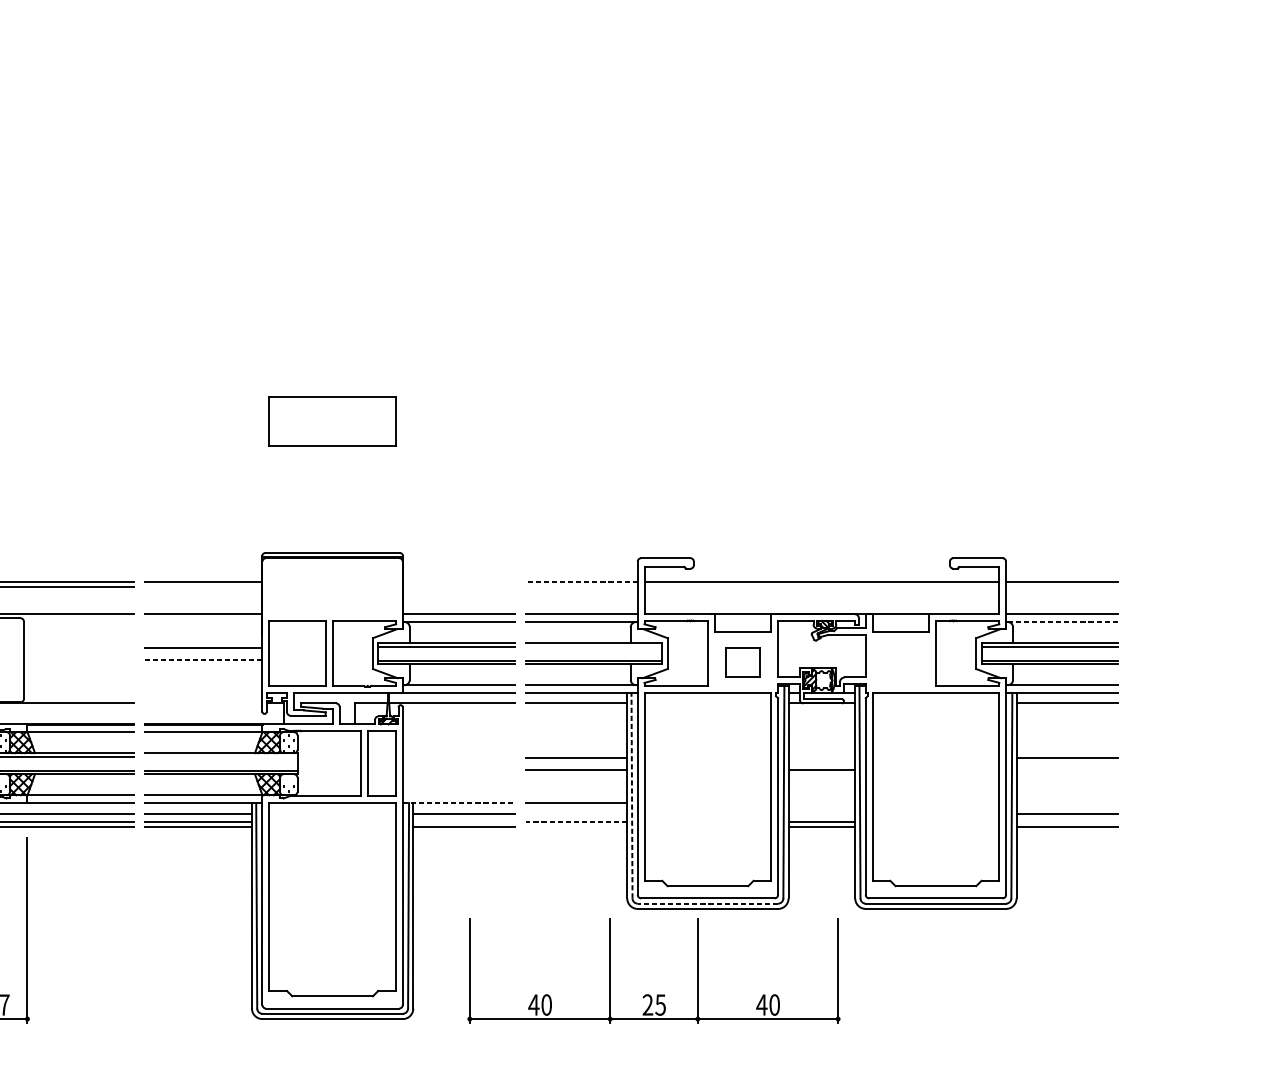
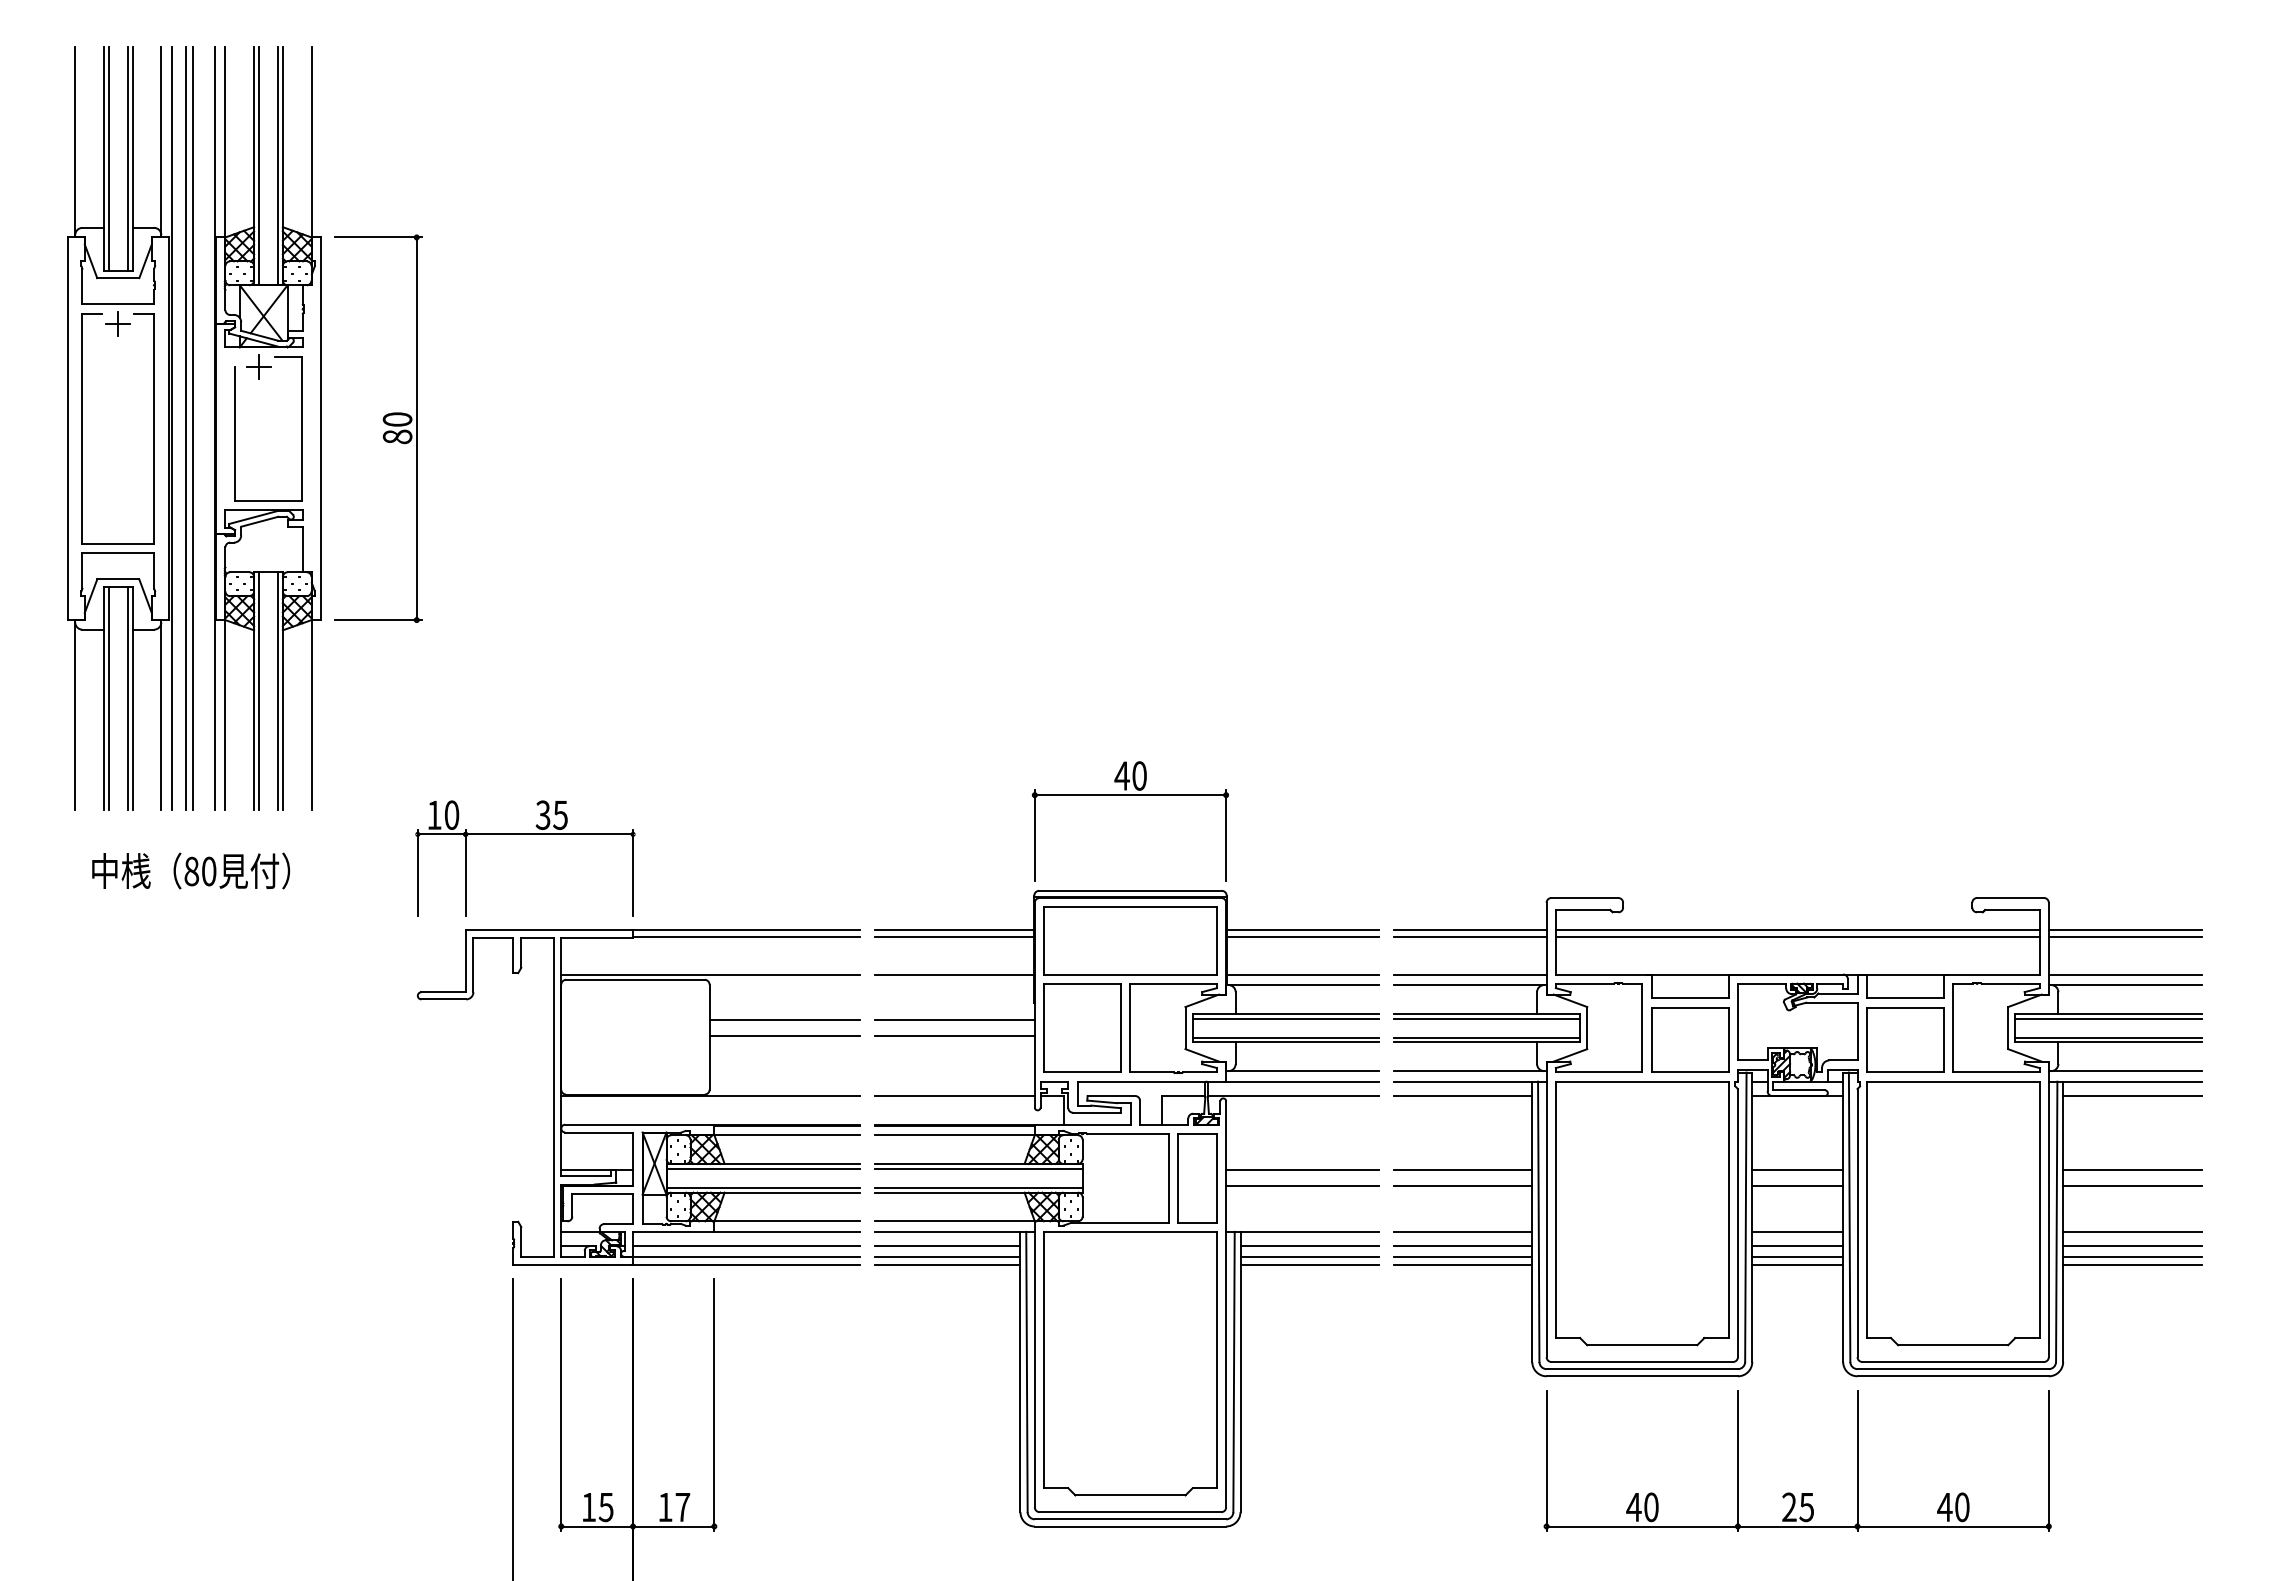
part: (332, 421) -> (1130, 940), moved
part: (332, 483) -> (1130, 795), added
line: (458, 582) -> (1302, 930), added
line: (581, 582) -> (1470, 930), dashed -> solid
line: (203, 586) -> (954, 936), added
line: (458, 586) -> (1302, 936), added
line: (581, 586) -> (1469, 936), added
line: (821, 586) -> (1797, 936), added
line: (1061, 586) -> (2124, 936), added
line: (1063, 622) -> (2127, 985), dashed -> solid
line: (593, 646) -> (1486, 1018), added
line: (78, 647) -> (784, 1019), added
line: (78, 659) -> (784, 1036), added
line: (203, 659) -> (954, 1036), dashed -> solid
part: (743, 661) -> (1690, 1039), size x1.67
part: (900, 661) -> (1905, 1039), added
line: (203, 703) -> (954, 1096), added
line: (221, 756) -> (978, 1168), added
line: (458, 758) -> (1302, 1170), added
line: (821, 758) -> (1797, 1170), added
line: (458, 769) -> (1302, 1186), added
line: (1067, 769) -> (2132, 1186), added
line: (631, 795) -> (1538, 1221), dashed -> solid
line: (458, 802) -> (1302, 1231), dashed -> solid
line: (821, 802) -> (1797, 1231), added
line: (1067, 802) -> (2132, 1231), added
line: (576, 813) -> (1462, 1246), added
line: (821, 813) -> (1797, 1246), added
line: (463, 821) -> (1309, 1257), added
line: (576, 821) -> (1462, 1257), dashed -> solid
line: (1067, 821) -> (2132, 1257), added
line: (576, 826) -> (1462, 1264), added
line: (708, 903) -> (1642, 1369), dashed -> solid
part: (648, 994) -> (1790, 1492), moved

